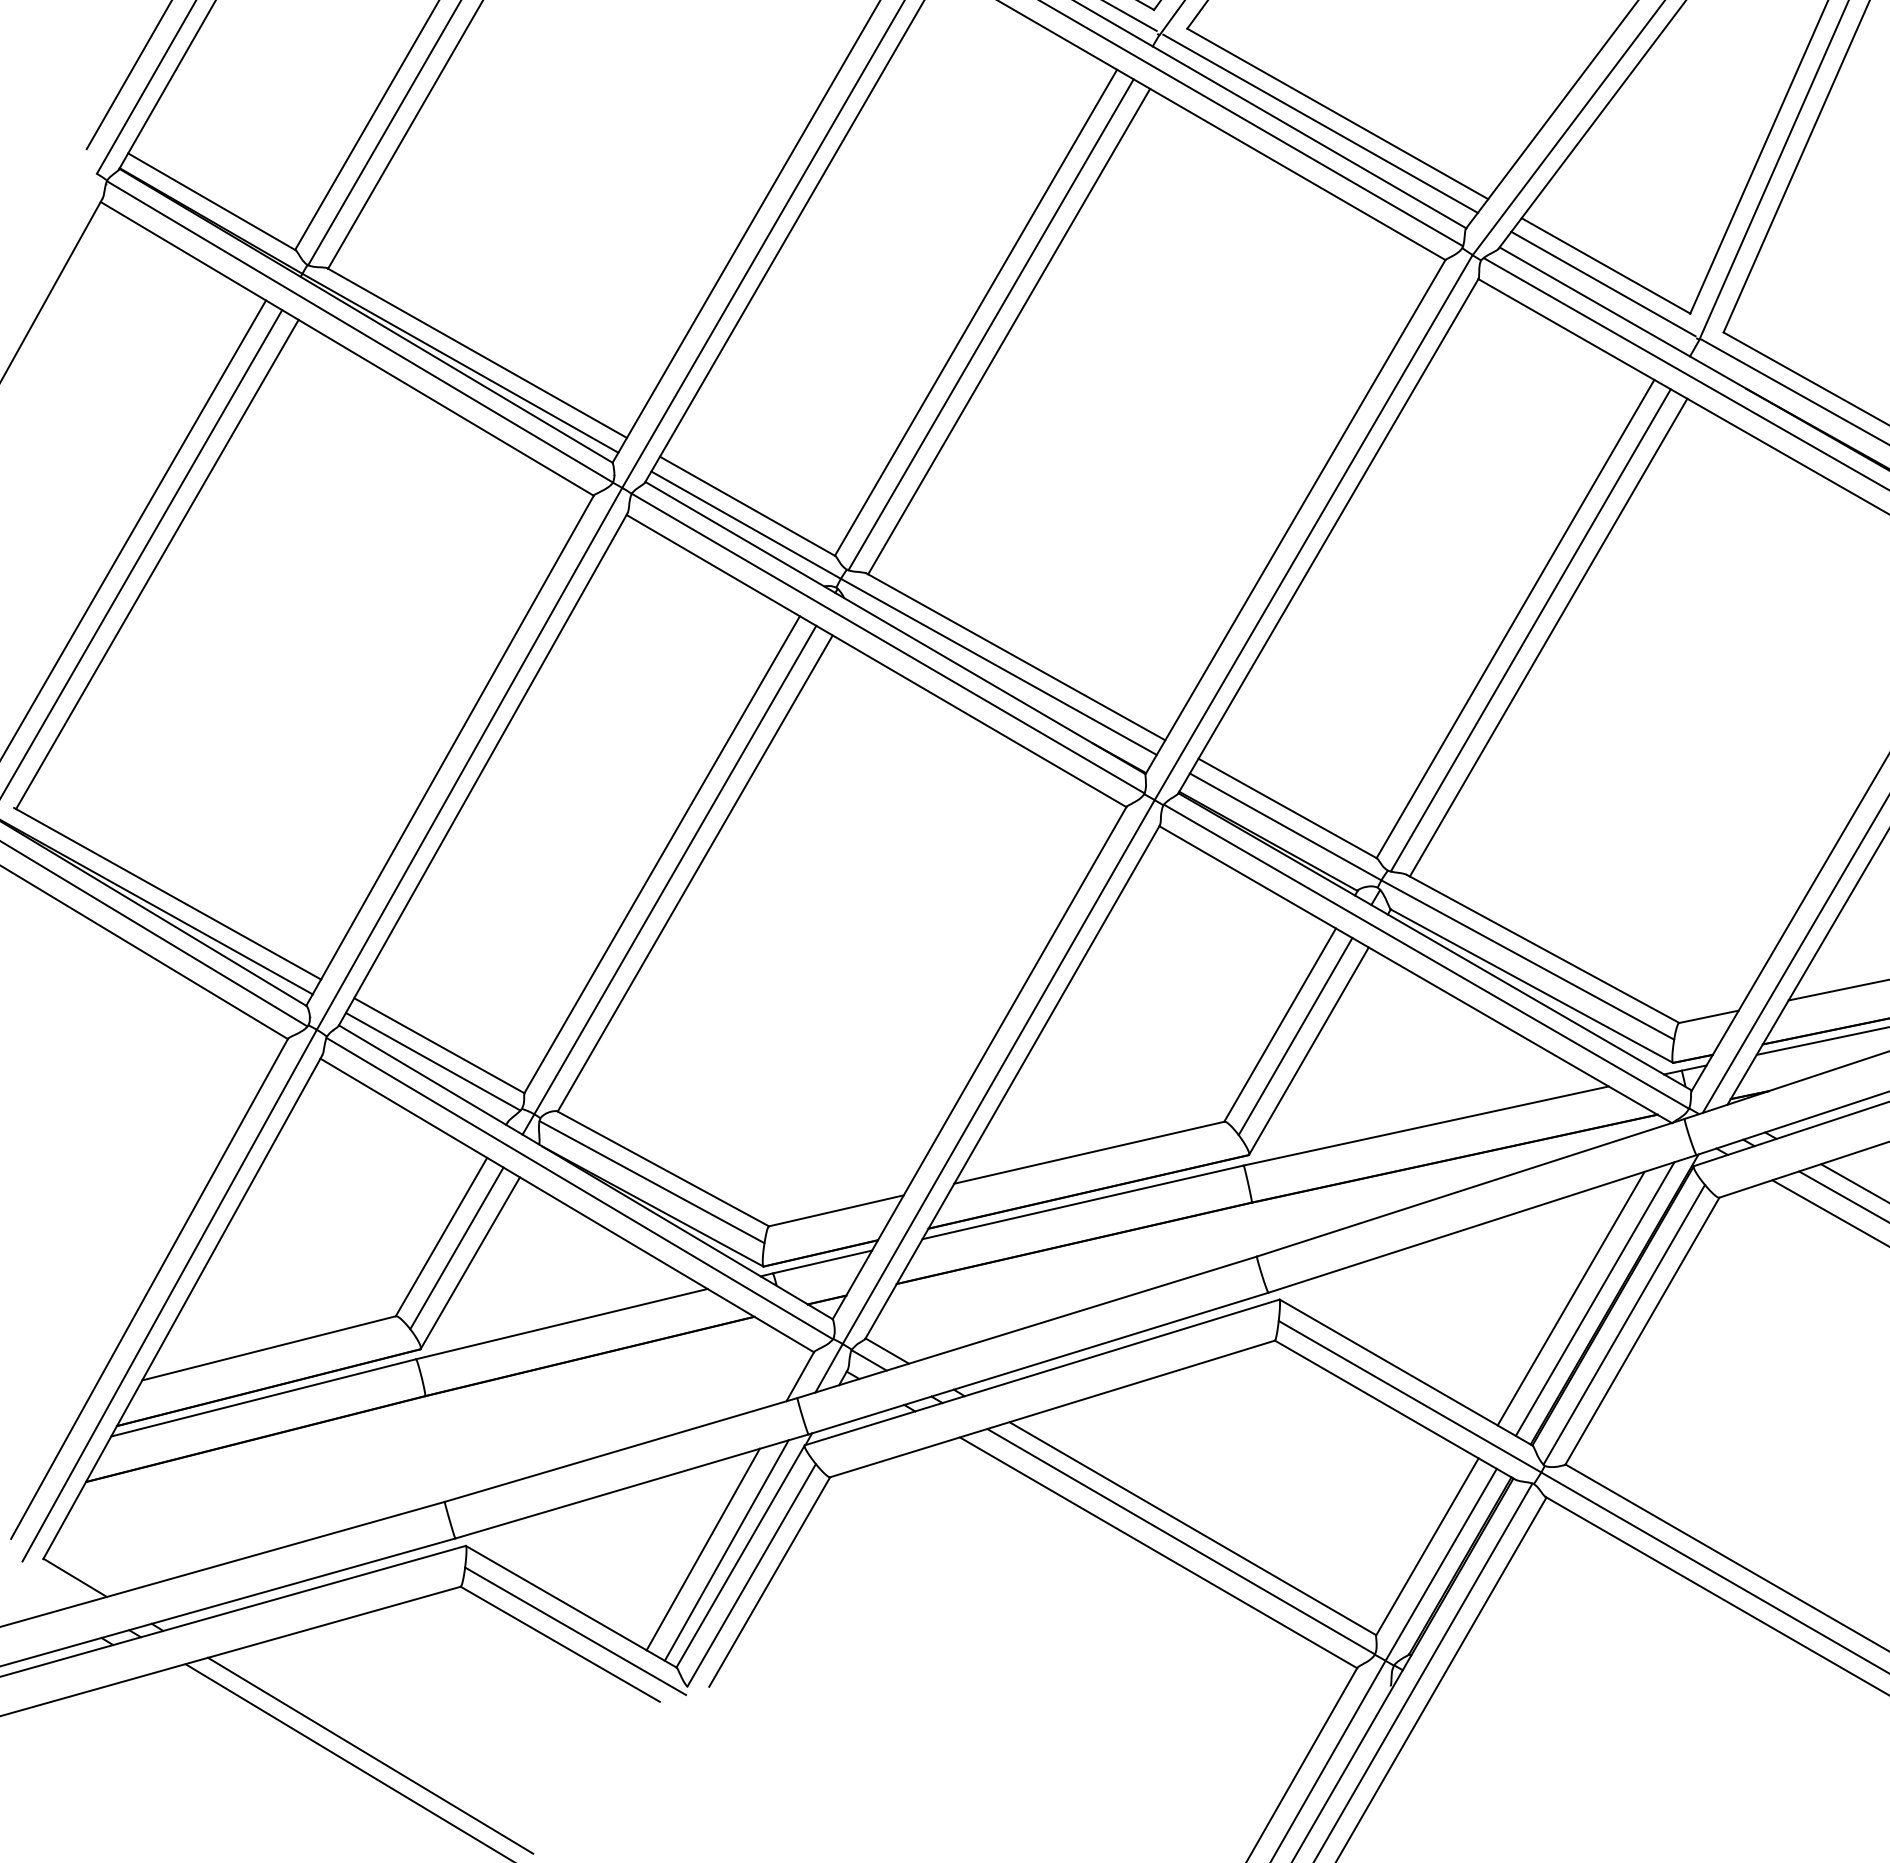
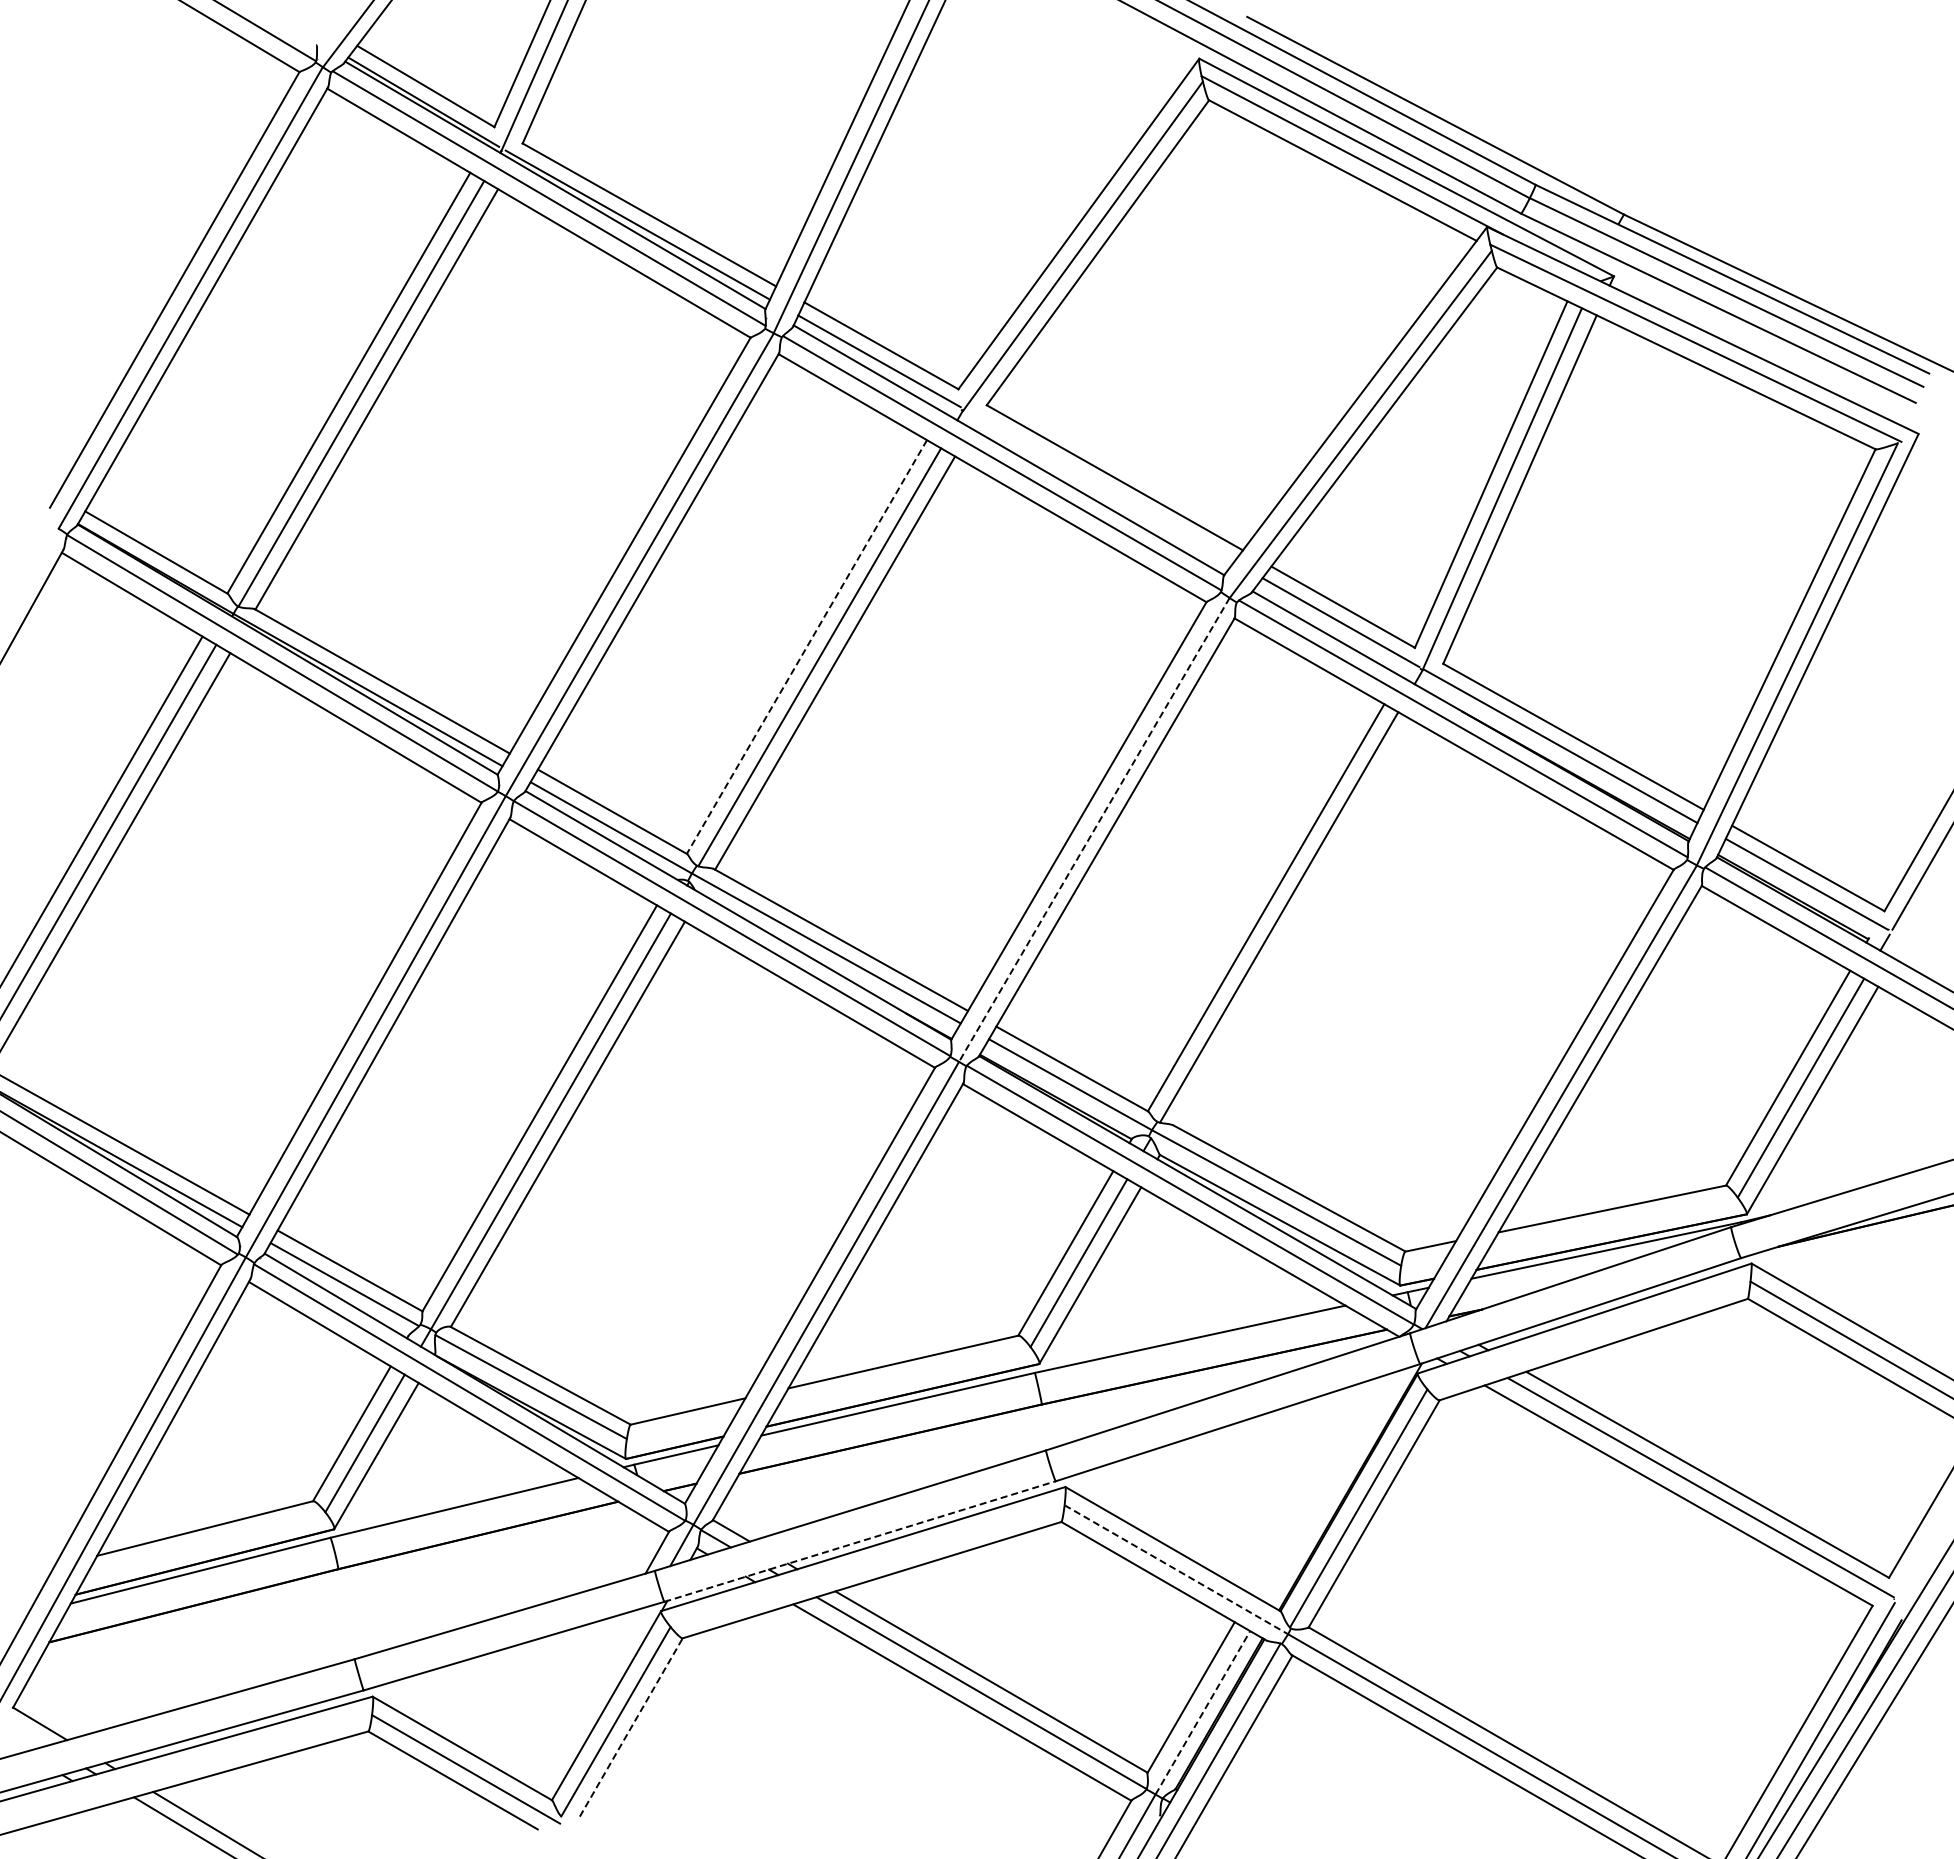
line: (1320, 124) -> (1100, 486), removed
line: (975, 313) -> (806, 647), solid -> dashed
line: (1313, 527) -> (1094, 829), solid -> dashed
line: (1548, 637) -> (1294, 923), removed
line: (1571, 1298) -> (1313, 1486), removed
line: (1594, 1298) -> (1333, 1486), removed
line: (1038, 1363) -> (860, 1541), solid -> dashed
line: (1410, 1397) -> (1176, 1570), solid -> dashed
line: (702, 1549) -> (574, 1699), removed
line: (726, 1550) -> (594, 1700), removed
line: (1441, 1564) -> (1203, 1712), solid -> dashed
line: (769, 1582) -> (631, 1727), solid -> dashed

